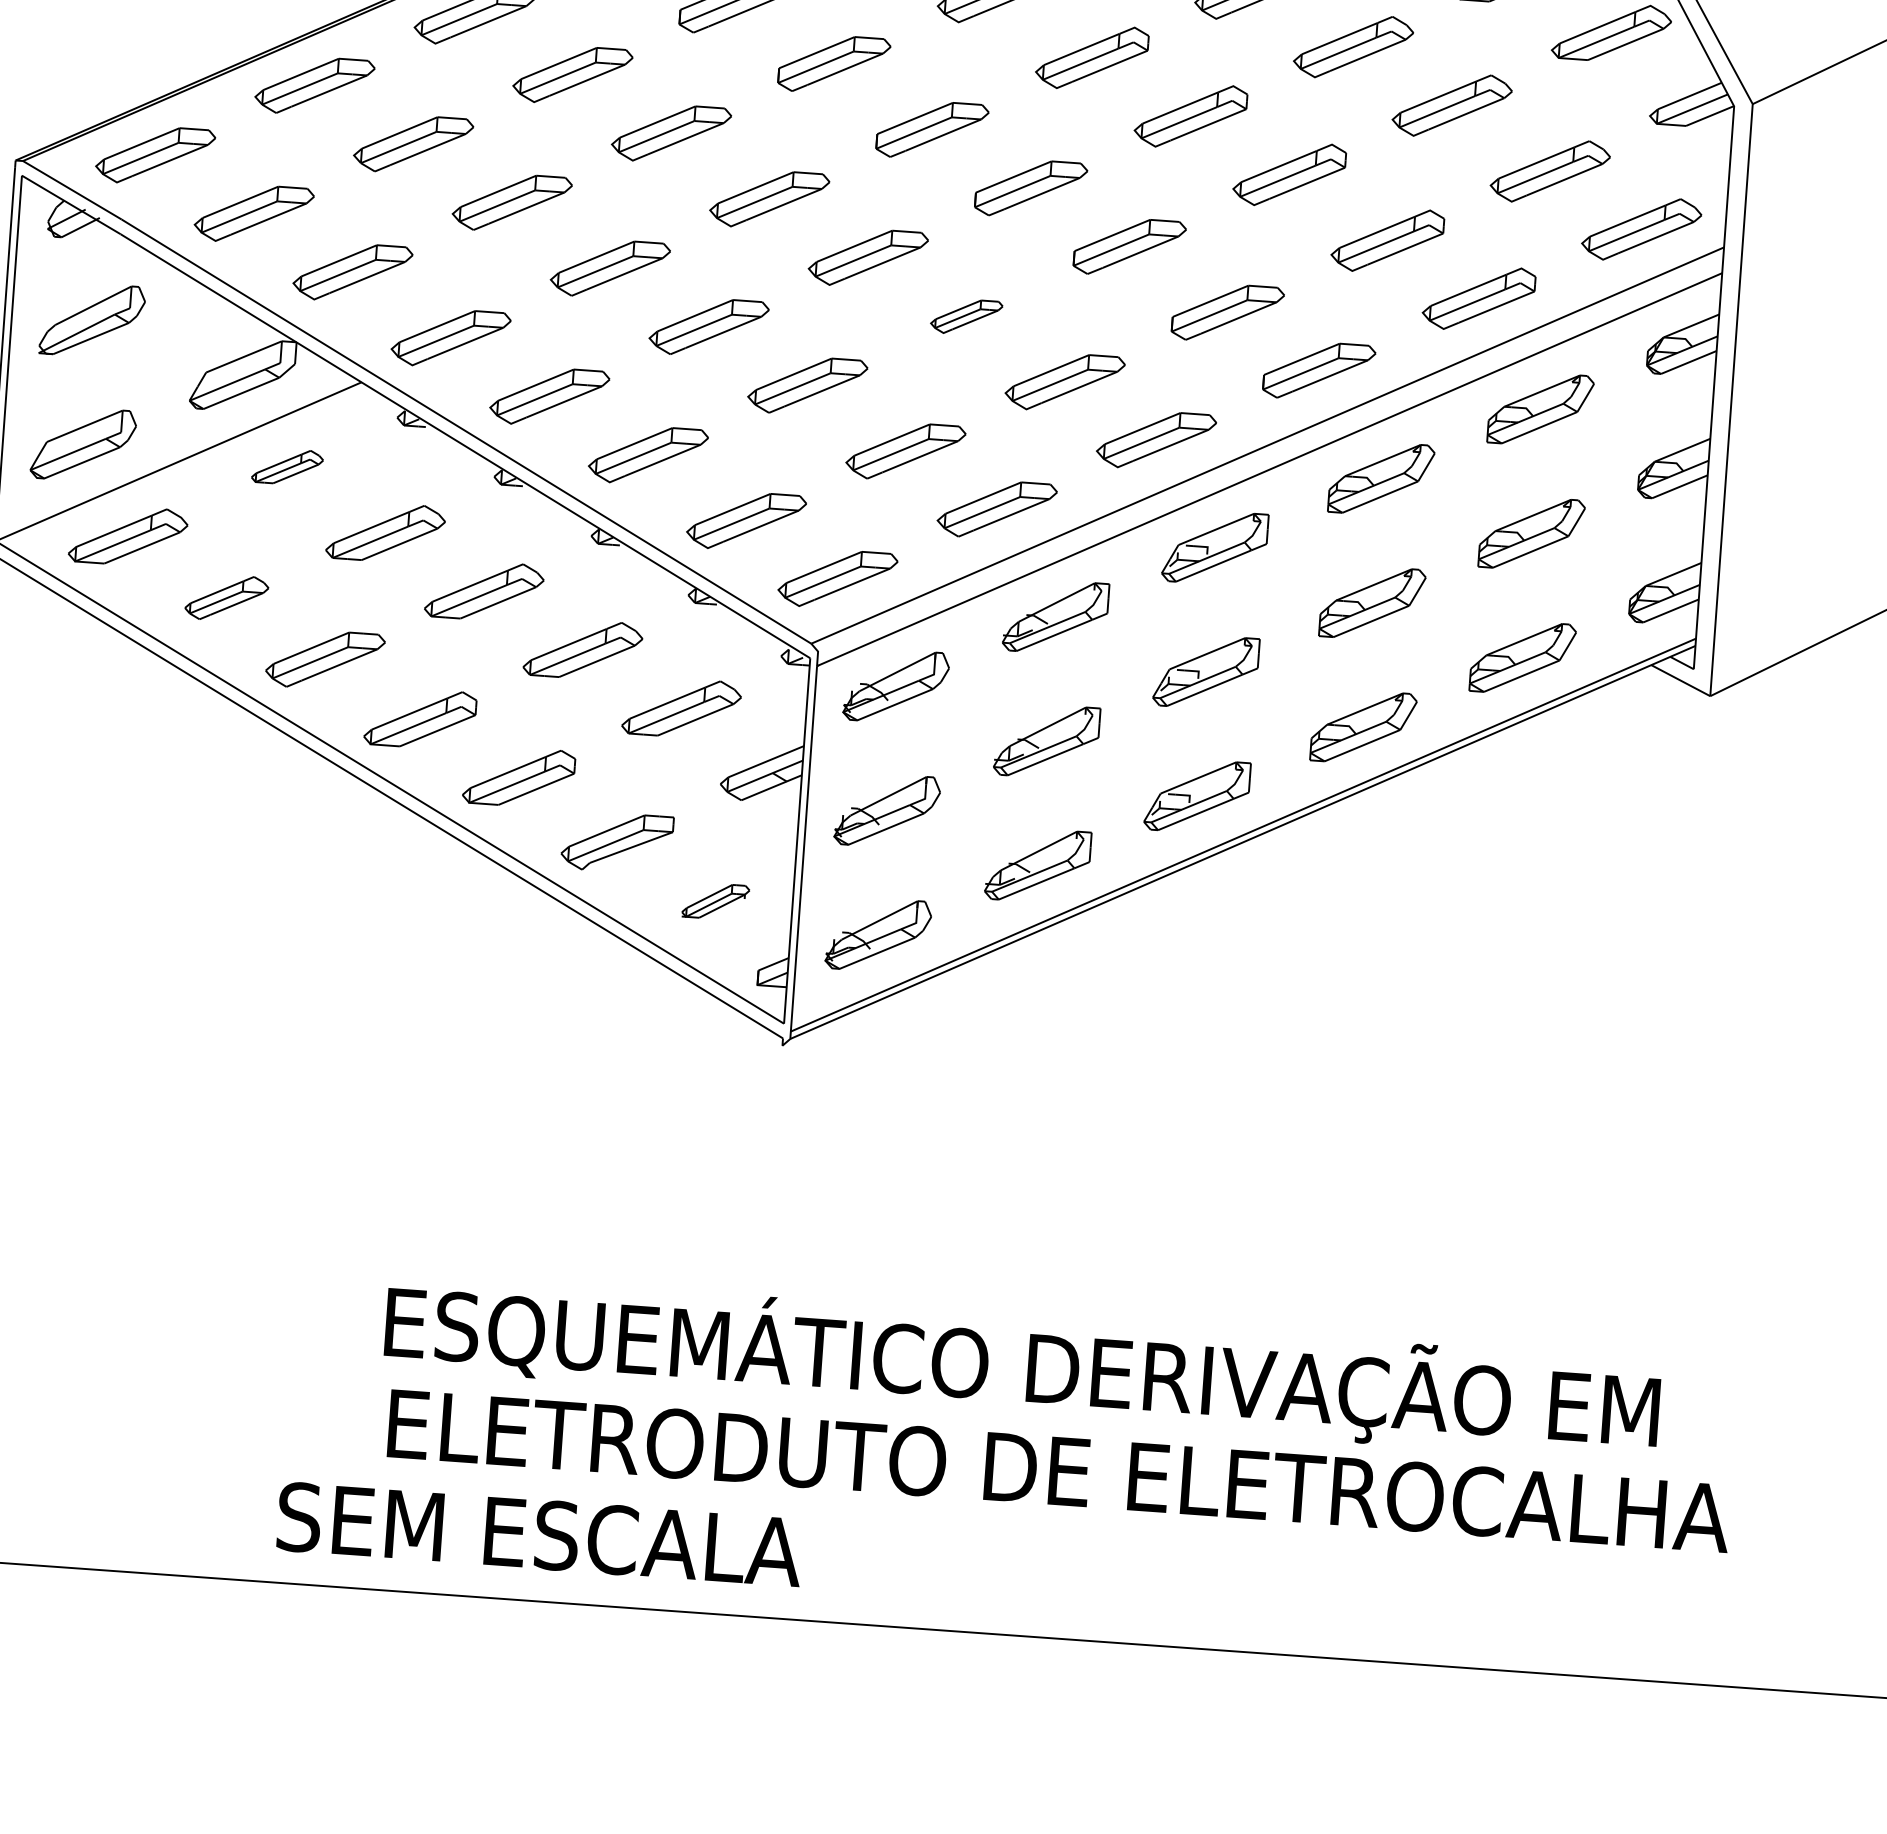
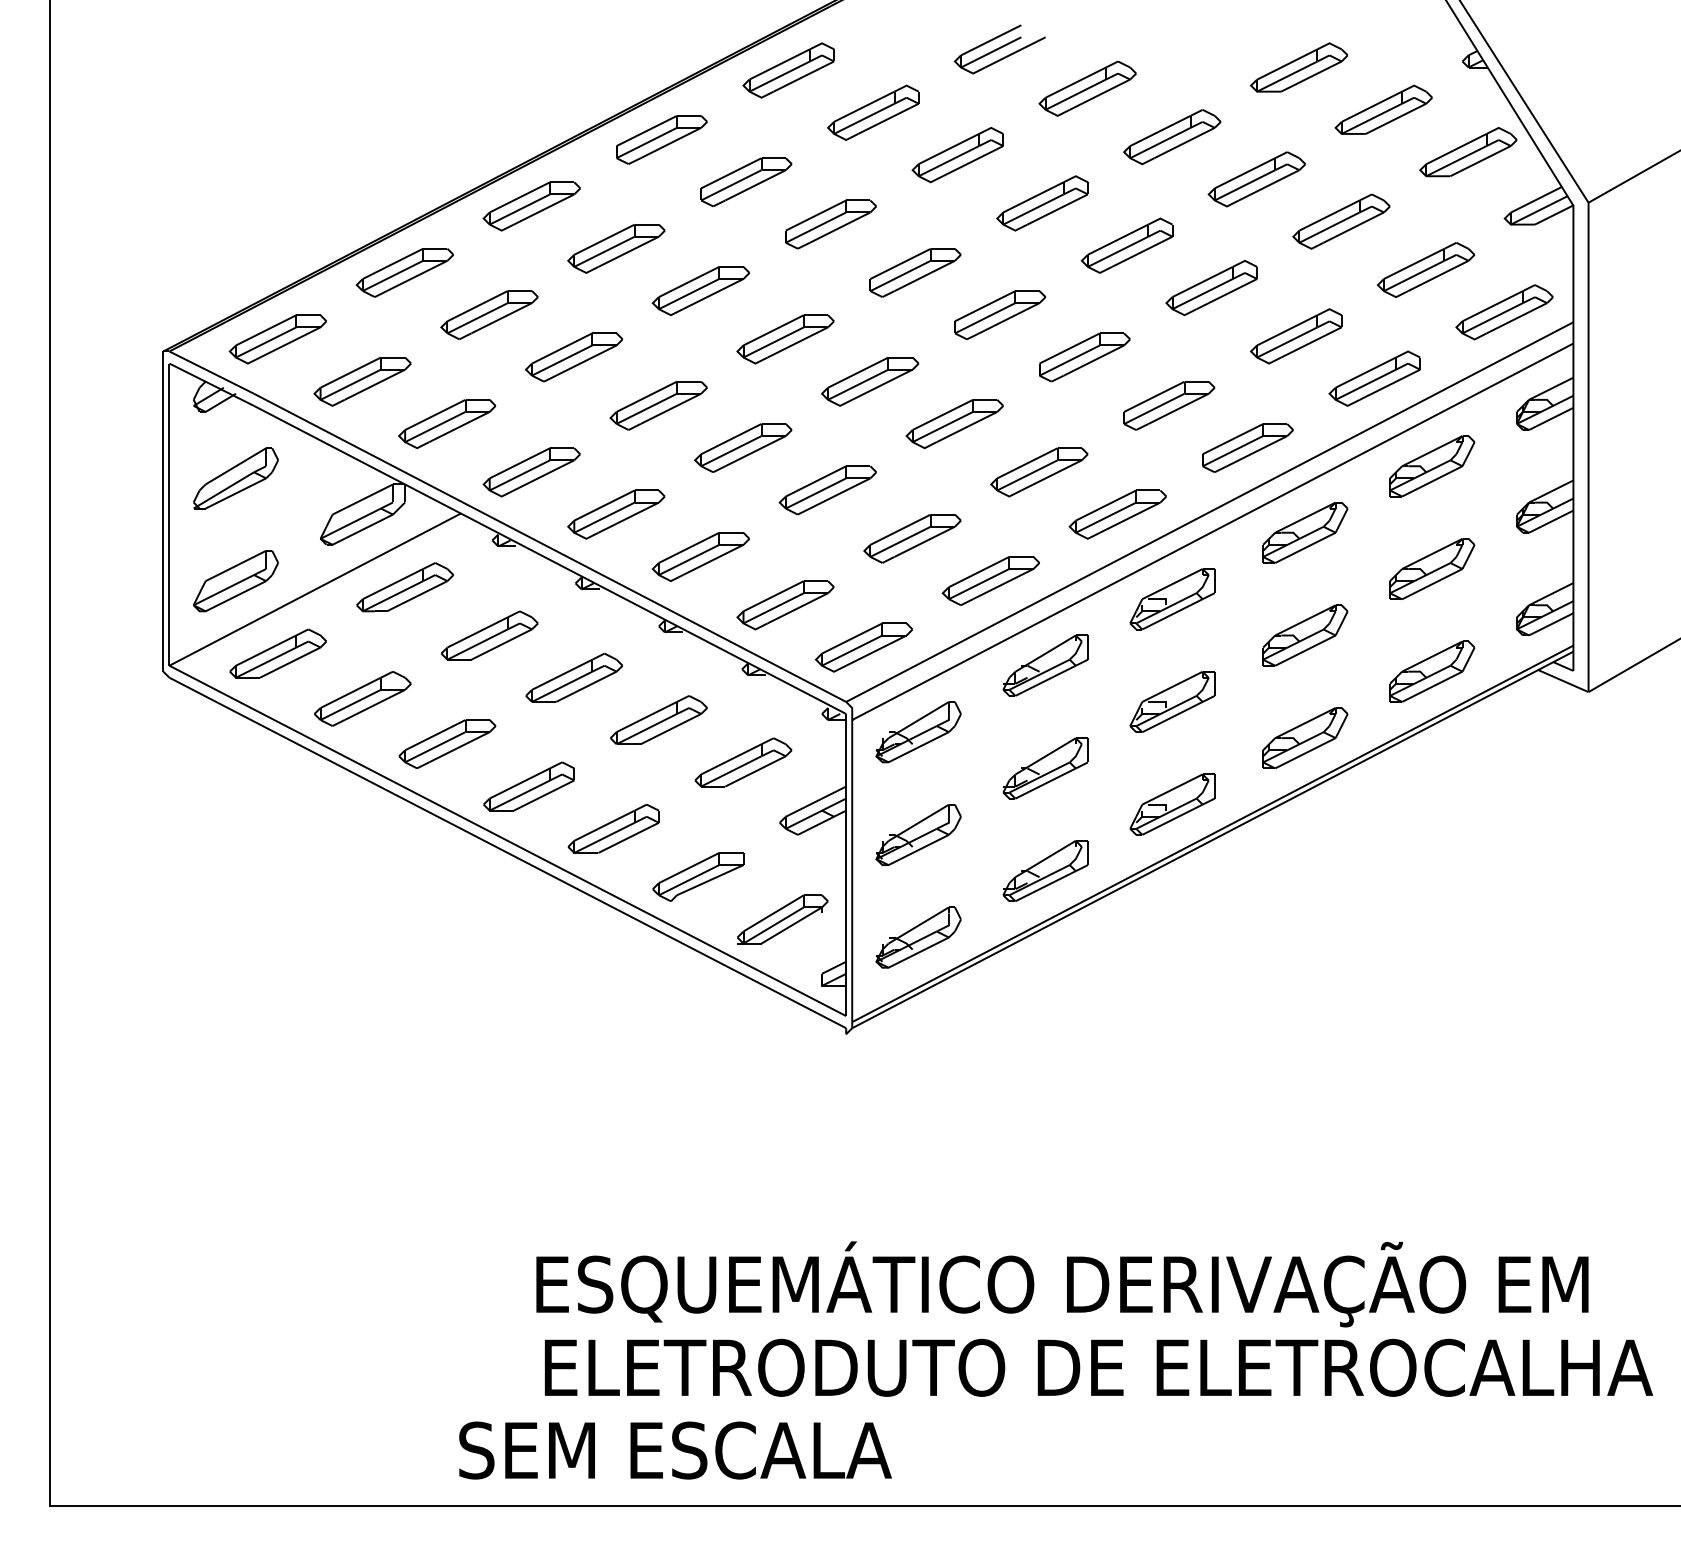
part: (966, 317) -> (954, 424), size x1.67
part: (286, 466) -> (404, 587), size x1.67
part: (226, 597) -> (362, 698), size x1.43
part: (715, 901) -> (782, 919), size x1.67

